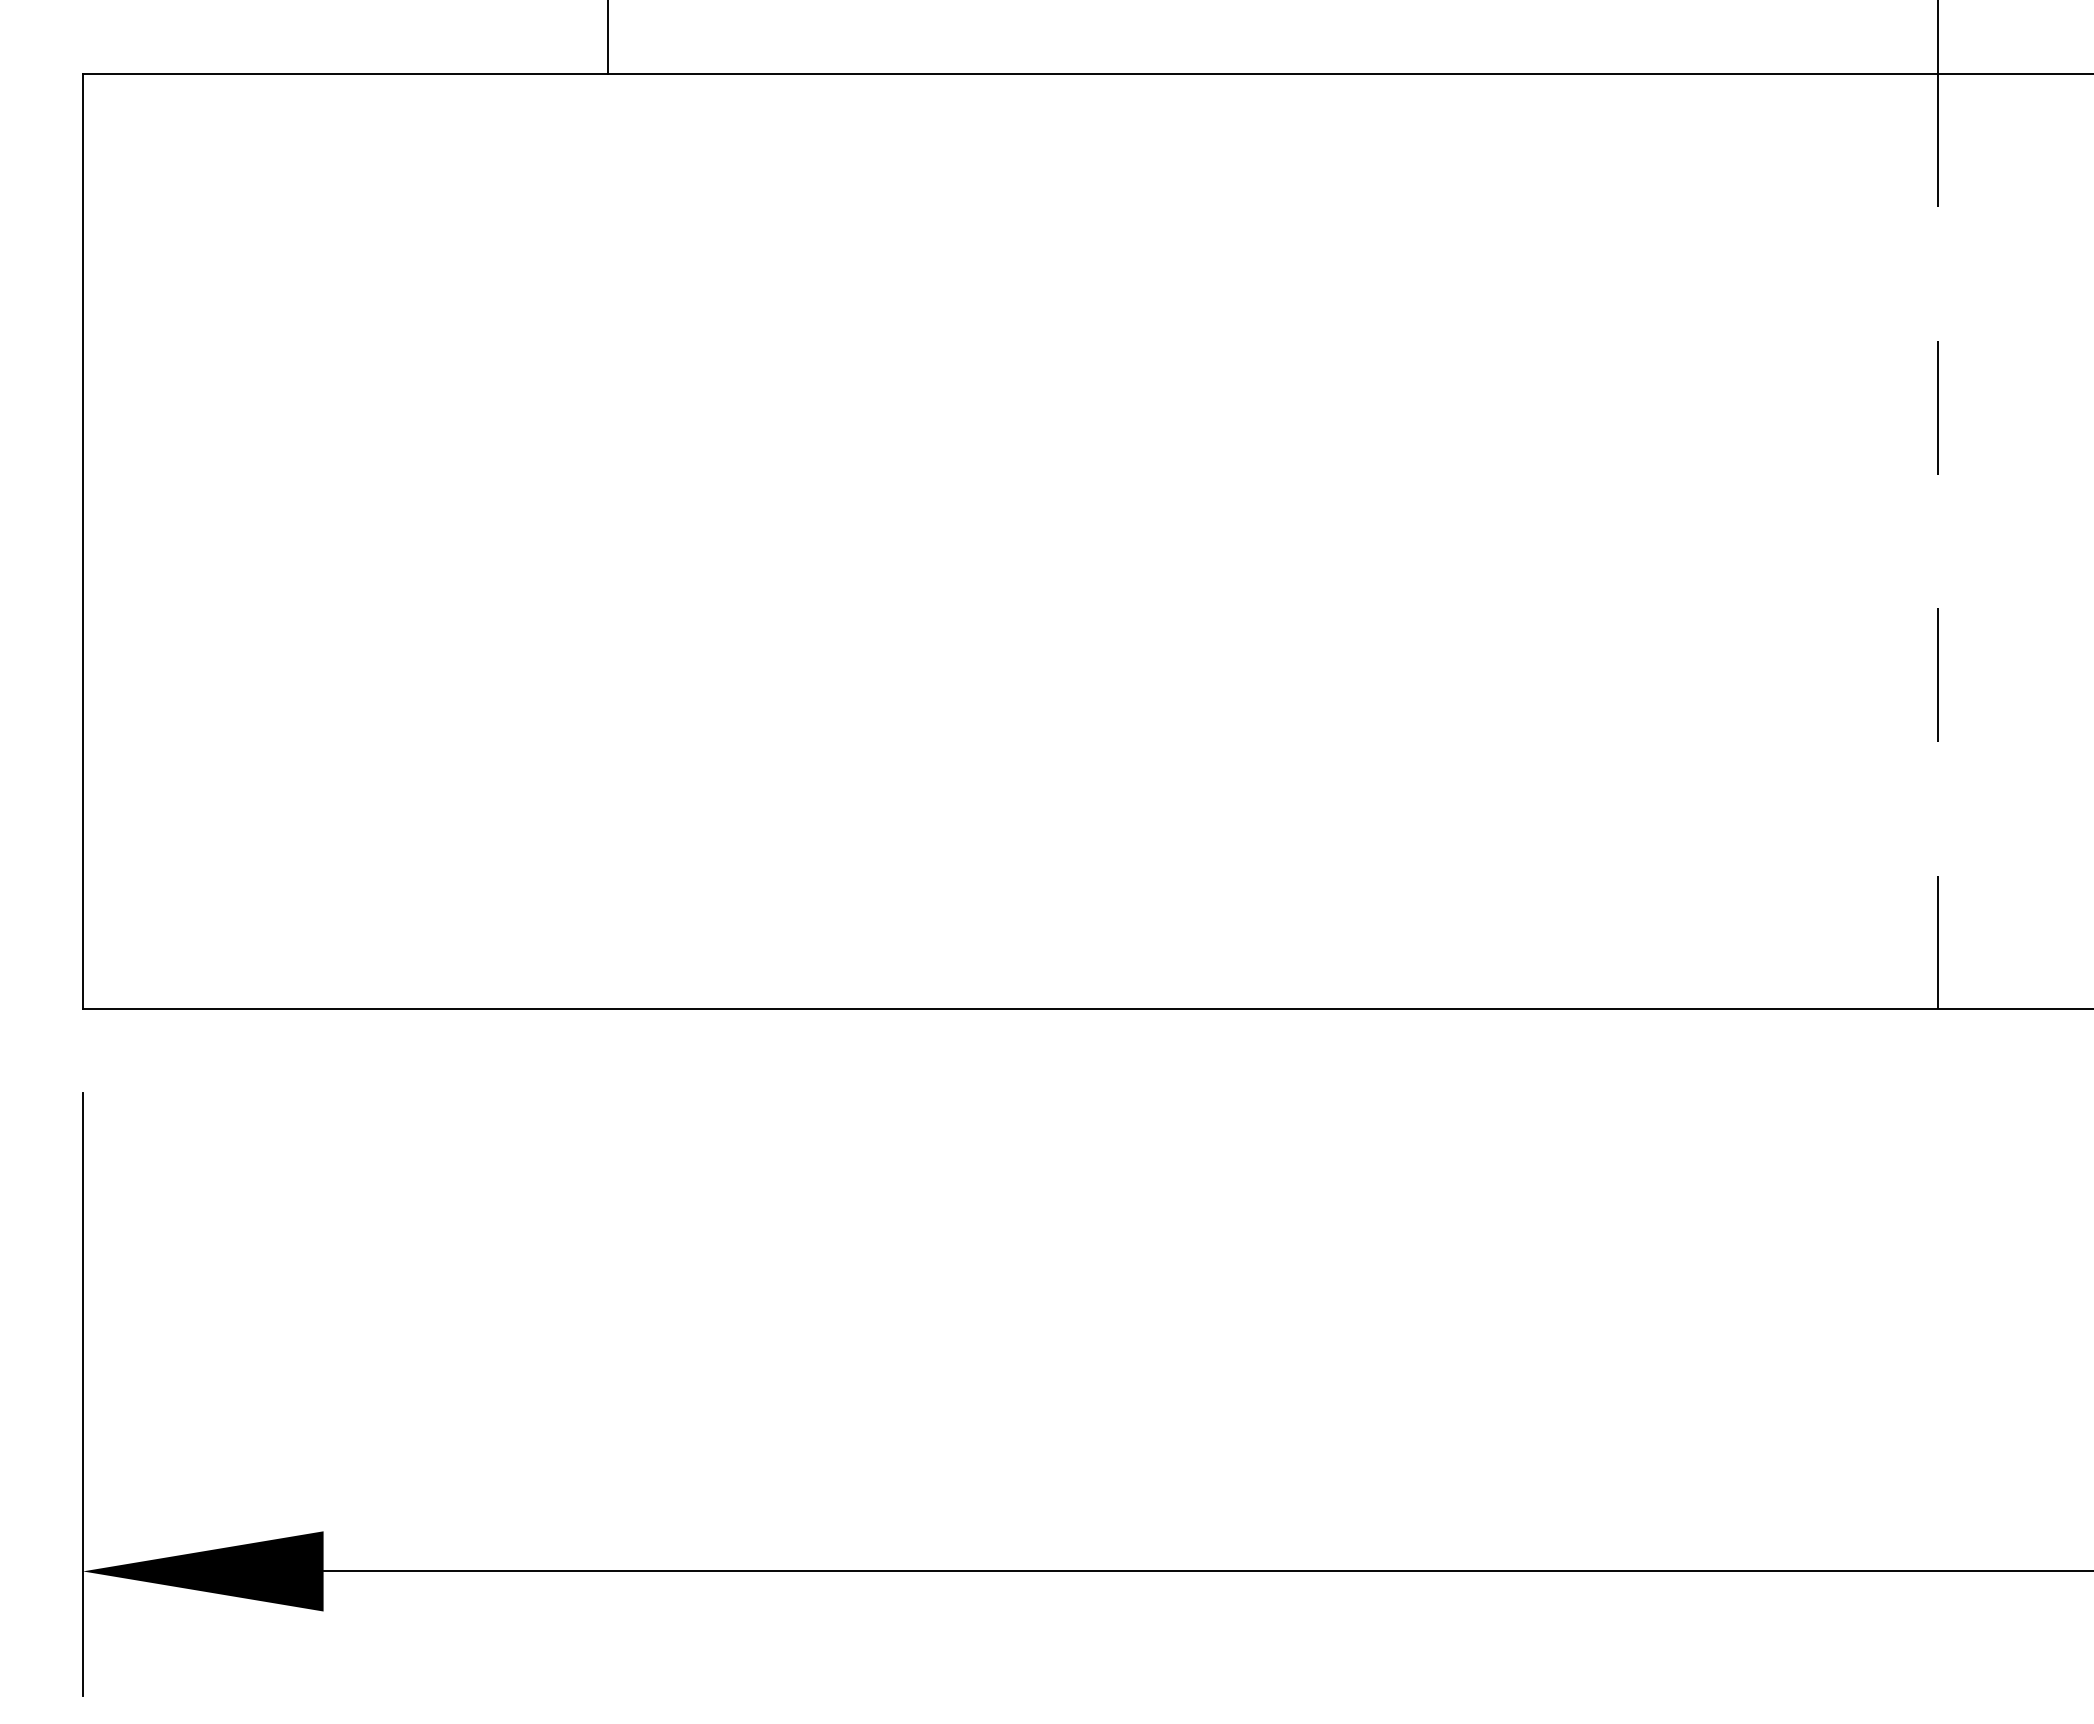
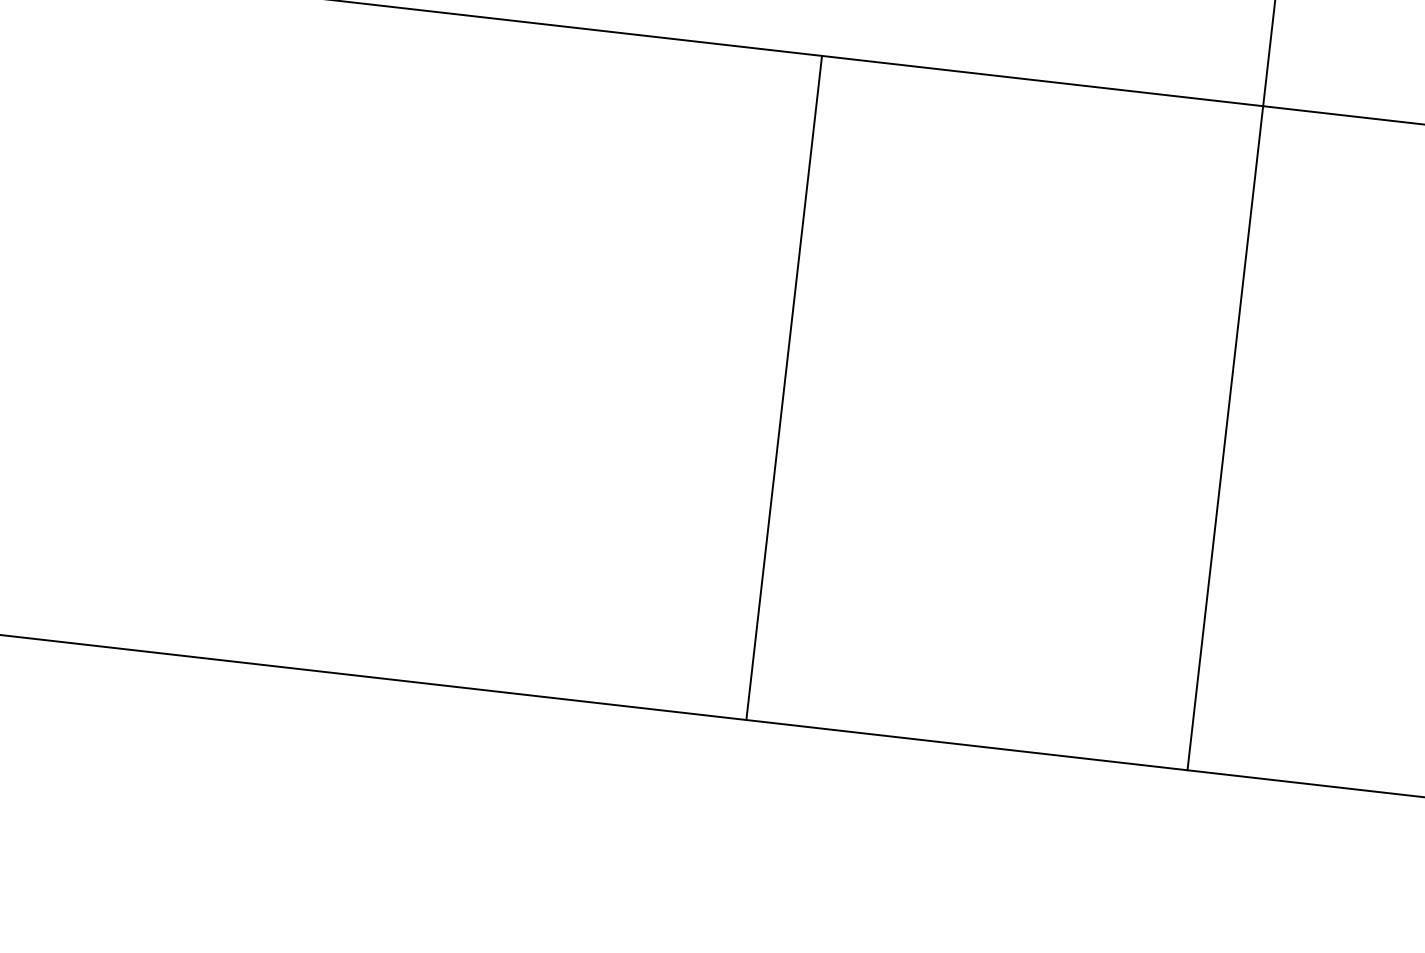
line: (1316, 541) -> (784, 388), added
line: (1937, 541) -> (1225, 438), dashed -> solid

